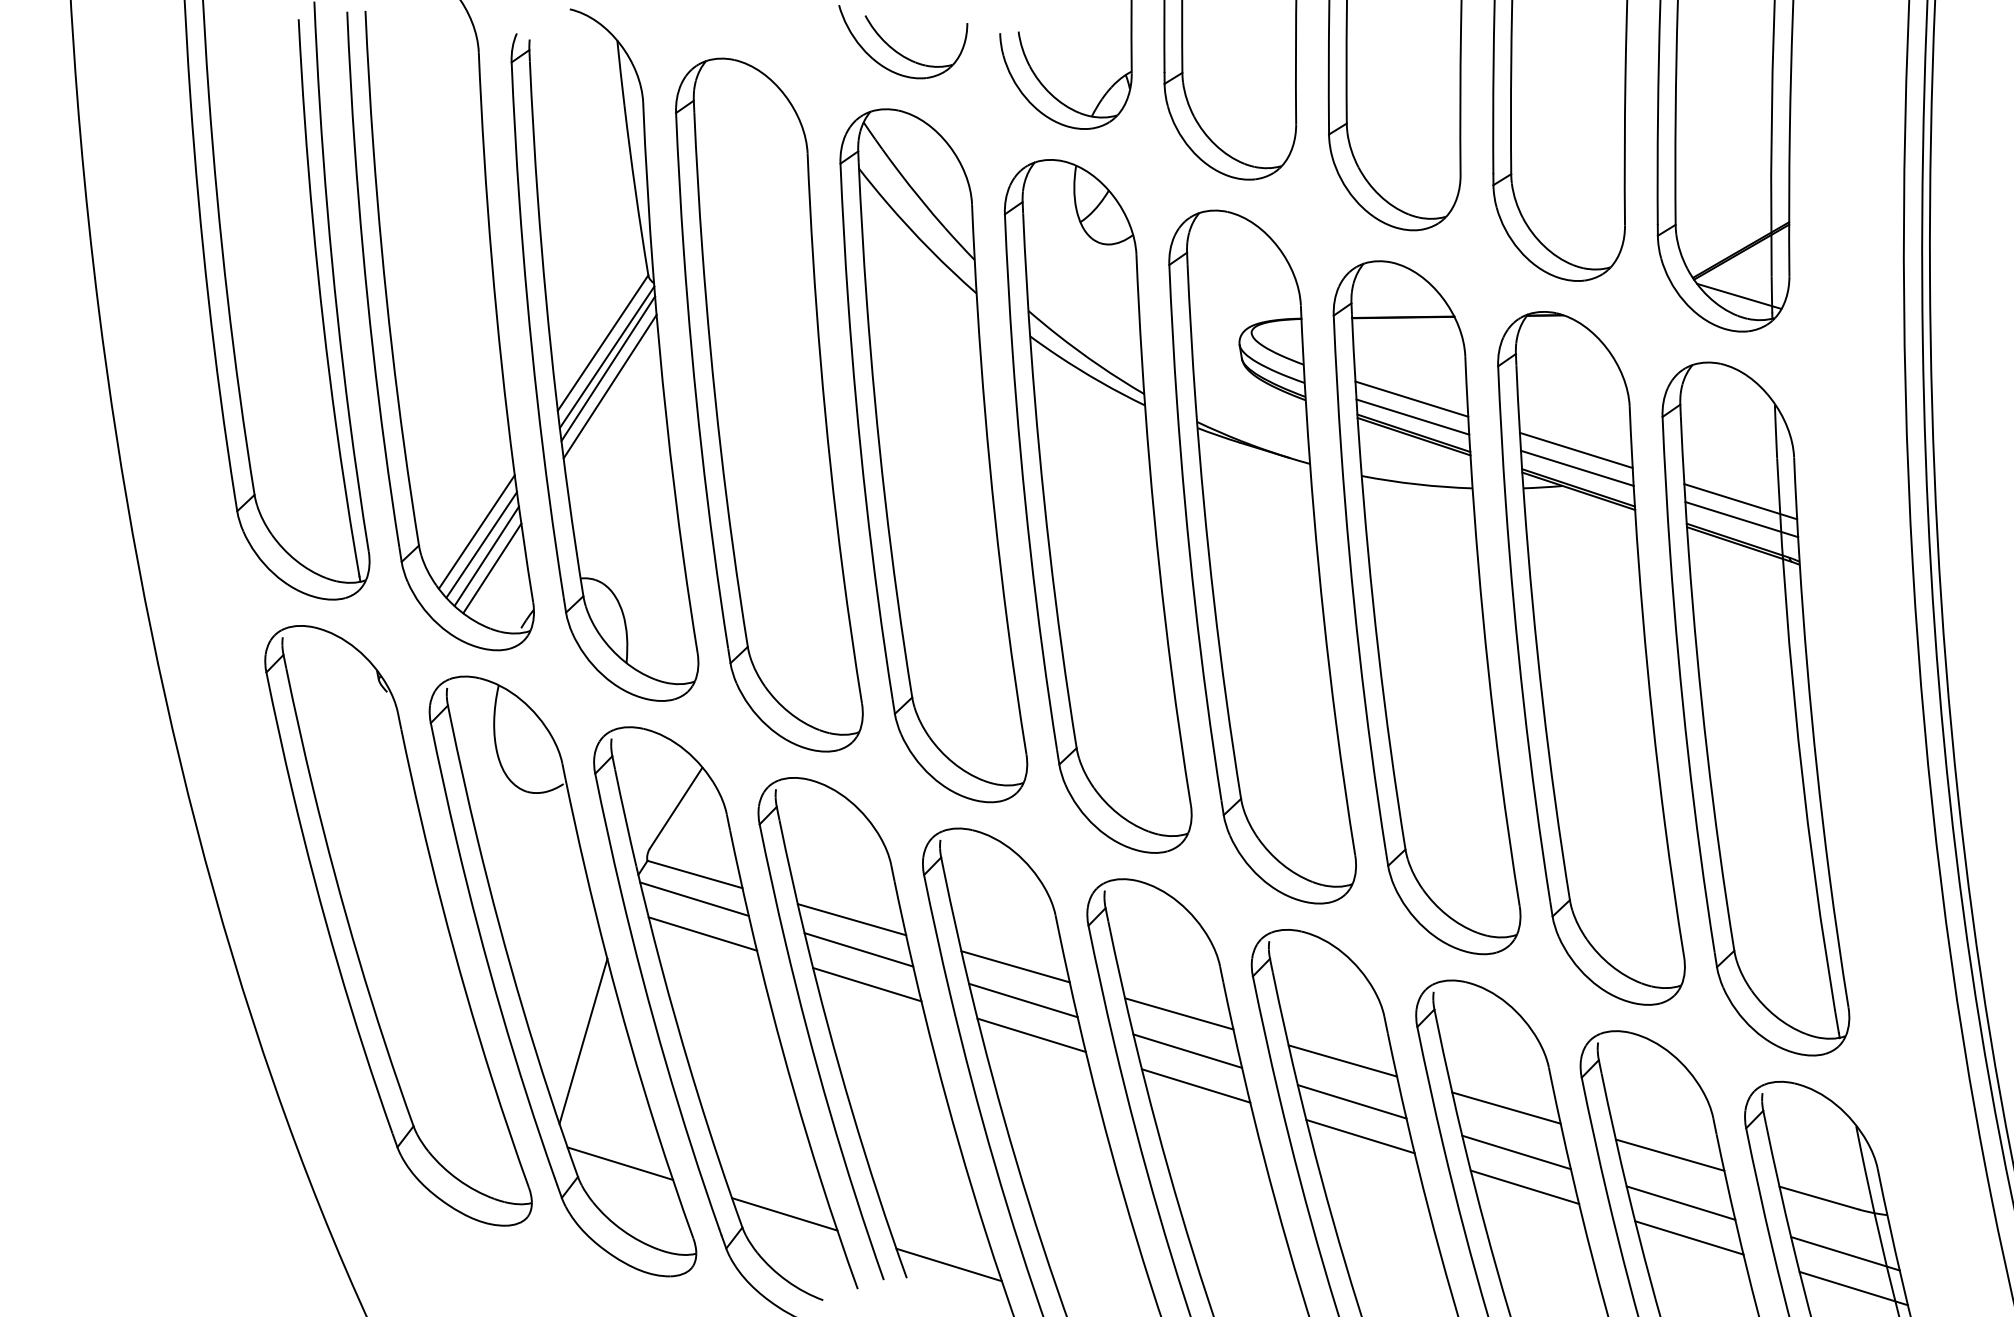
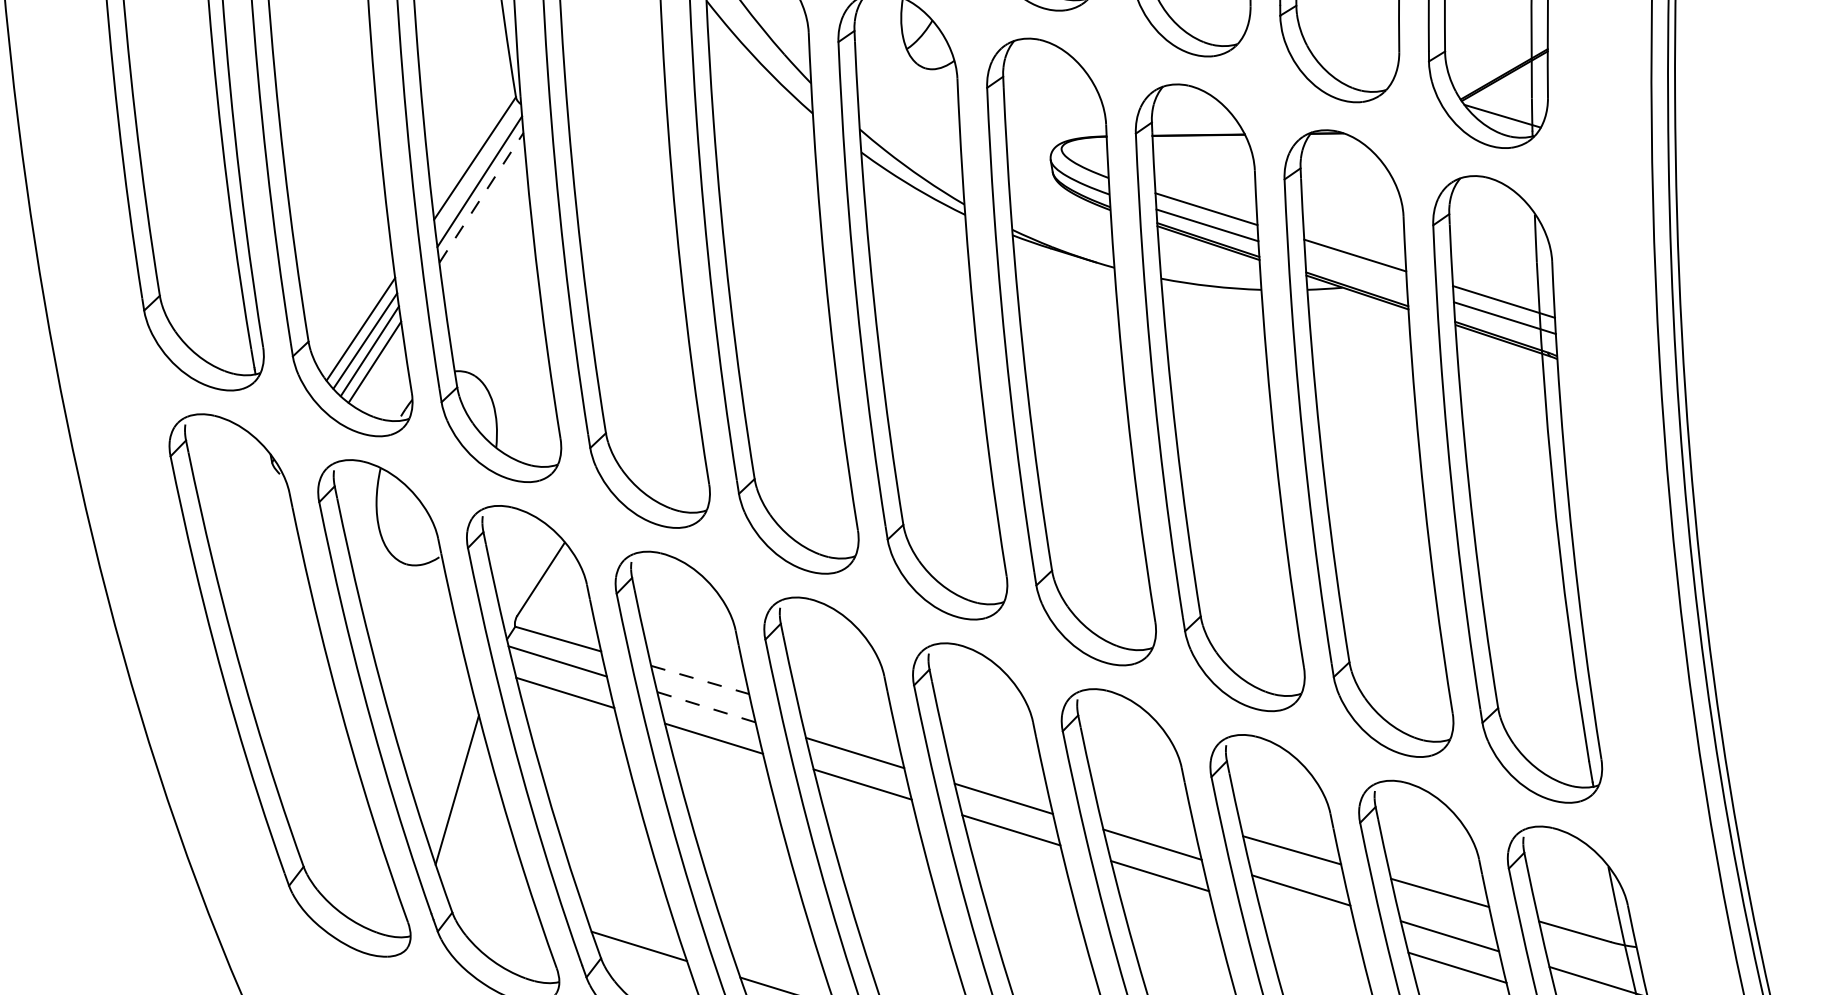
line: (606, 357) -> (478, 171), removed
line: (610, 386) -> (481, 197), solid -> dashed
line: (1577, 467) -> (1356, 270), removed
line: (852, 919) -> (700, 679), solid -> dashed
line: (858, 949) -> (706, 706), solid -> dashed
line: (1015, 966) -> (848, 722), removed
line: (1179, 1013) -> (996, 764), removed
line: (1342, 1060) -> (1143, 807), removed
line: (620, 1163) -> (490, 900), removed
line: (1524, 1186) -> (1308, 921), removed

